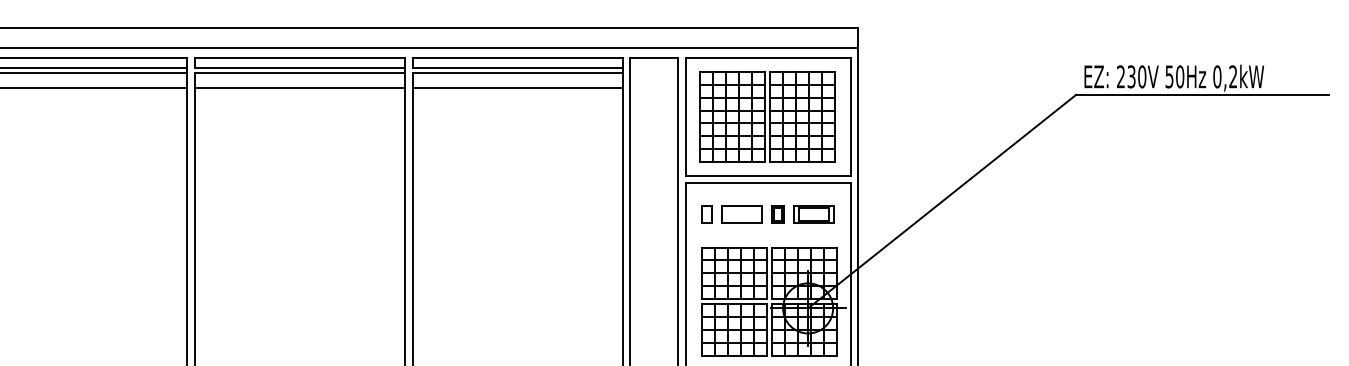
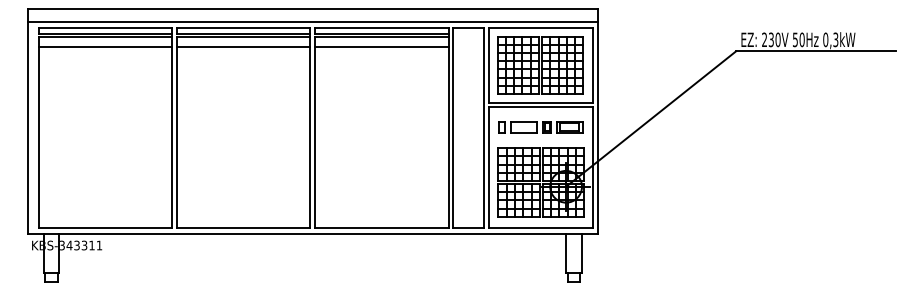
text: (1232, 77) -> (835, 40), 0,2kW -> 0,3kW

